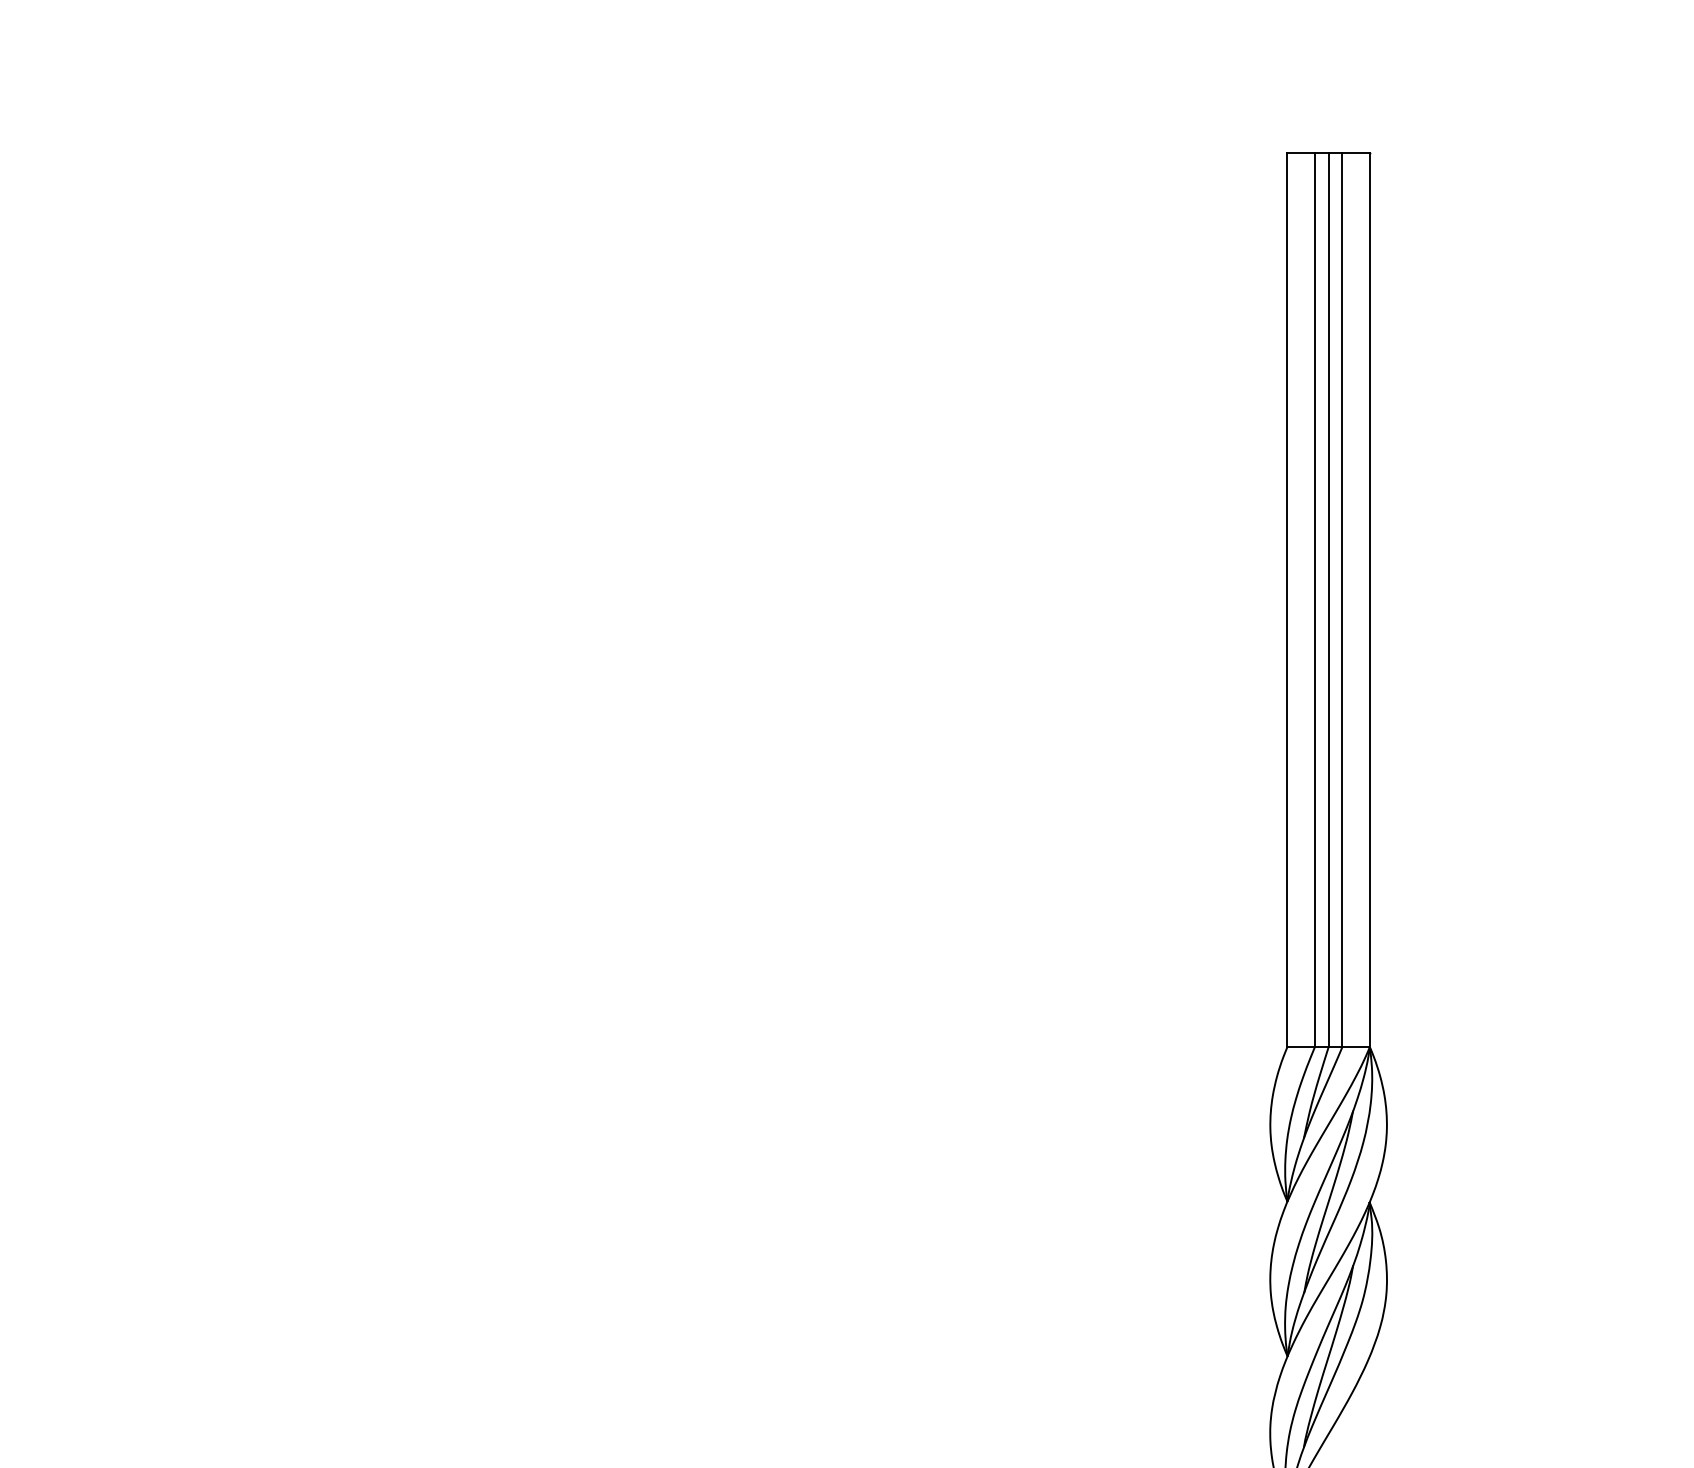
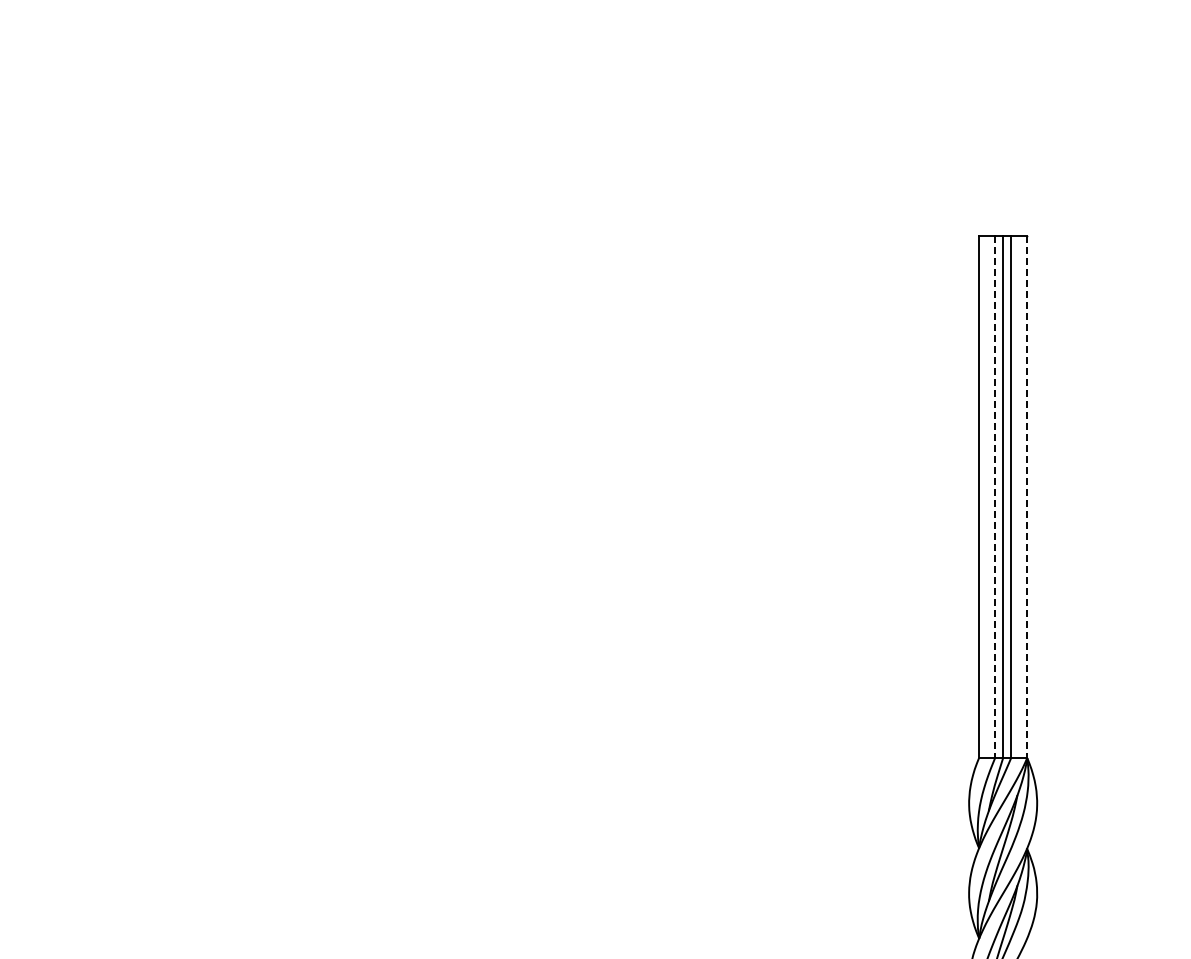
line: (1315, 600) -> (995, 497), solid -> dashed
line: (1370, 600) -> (1027, 497), solid -> dashed

